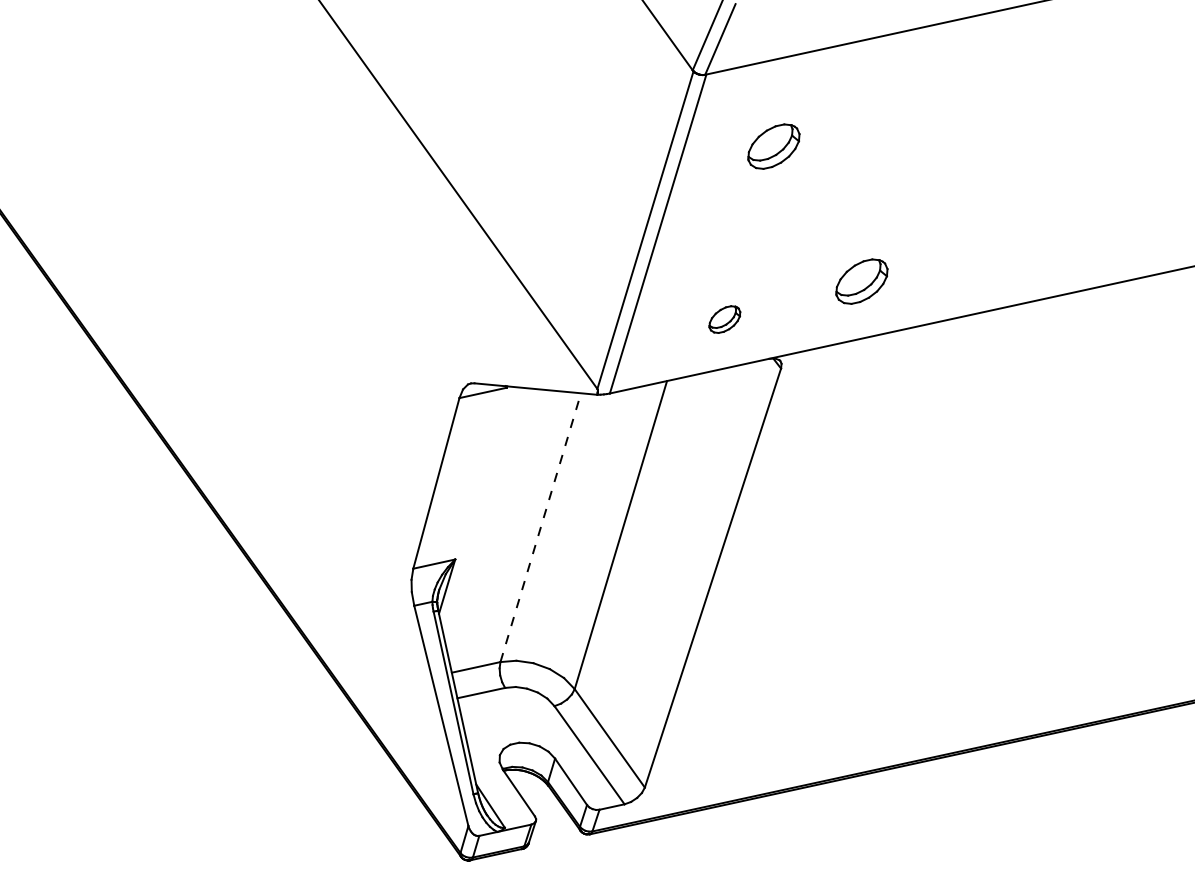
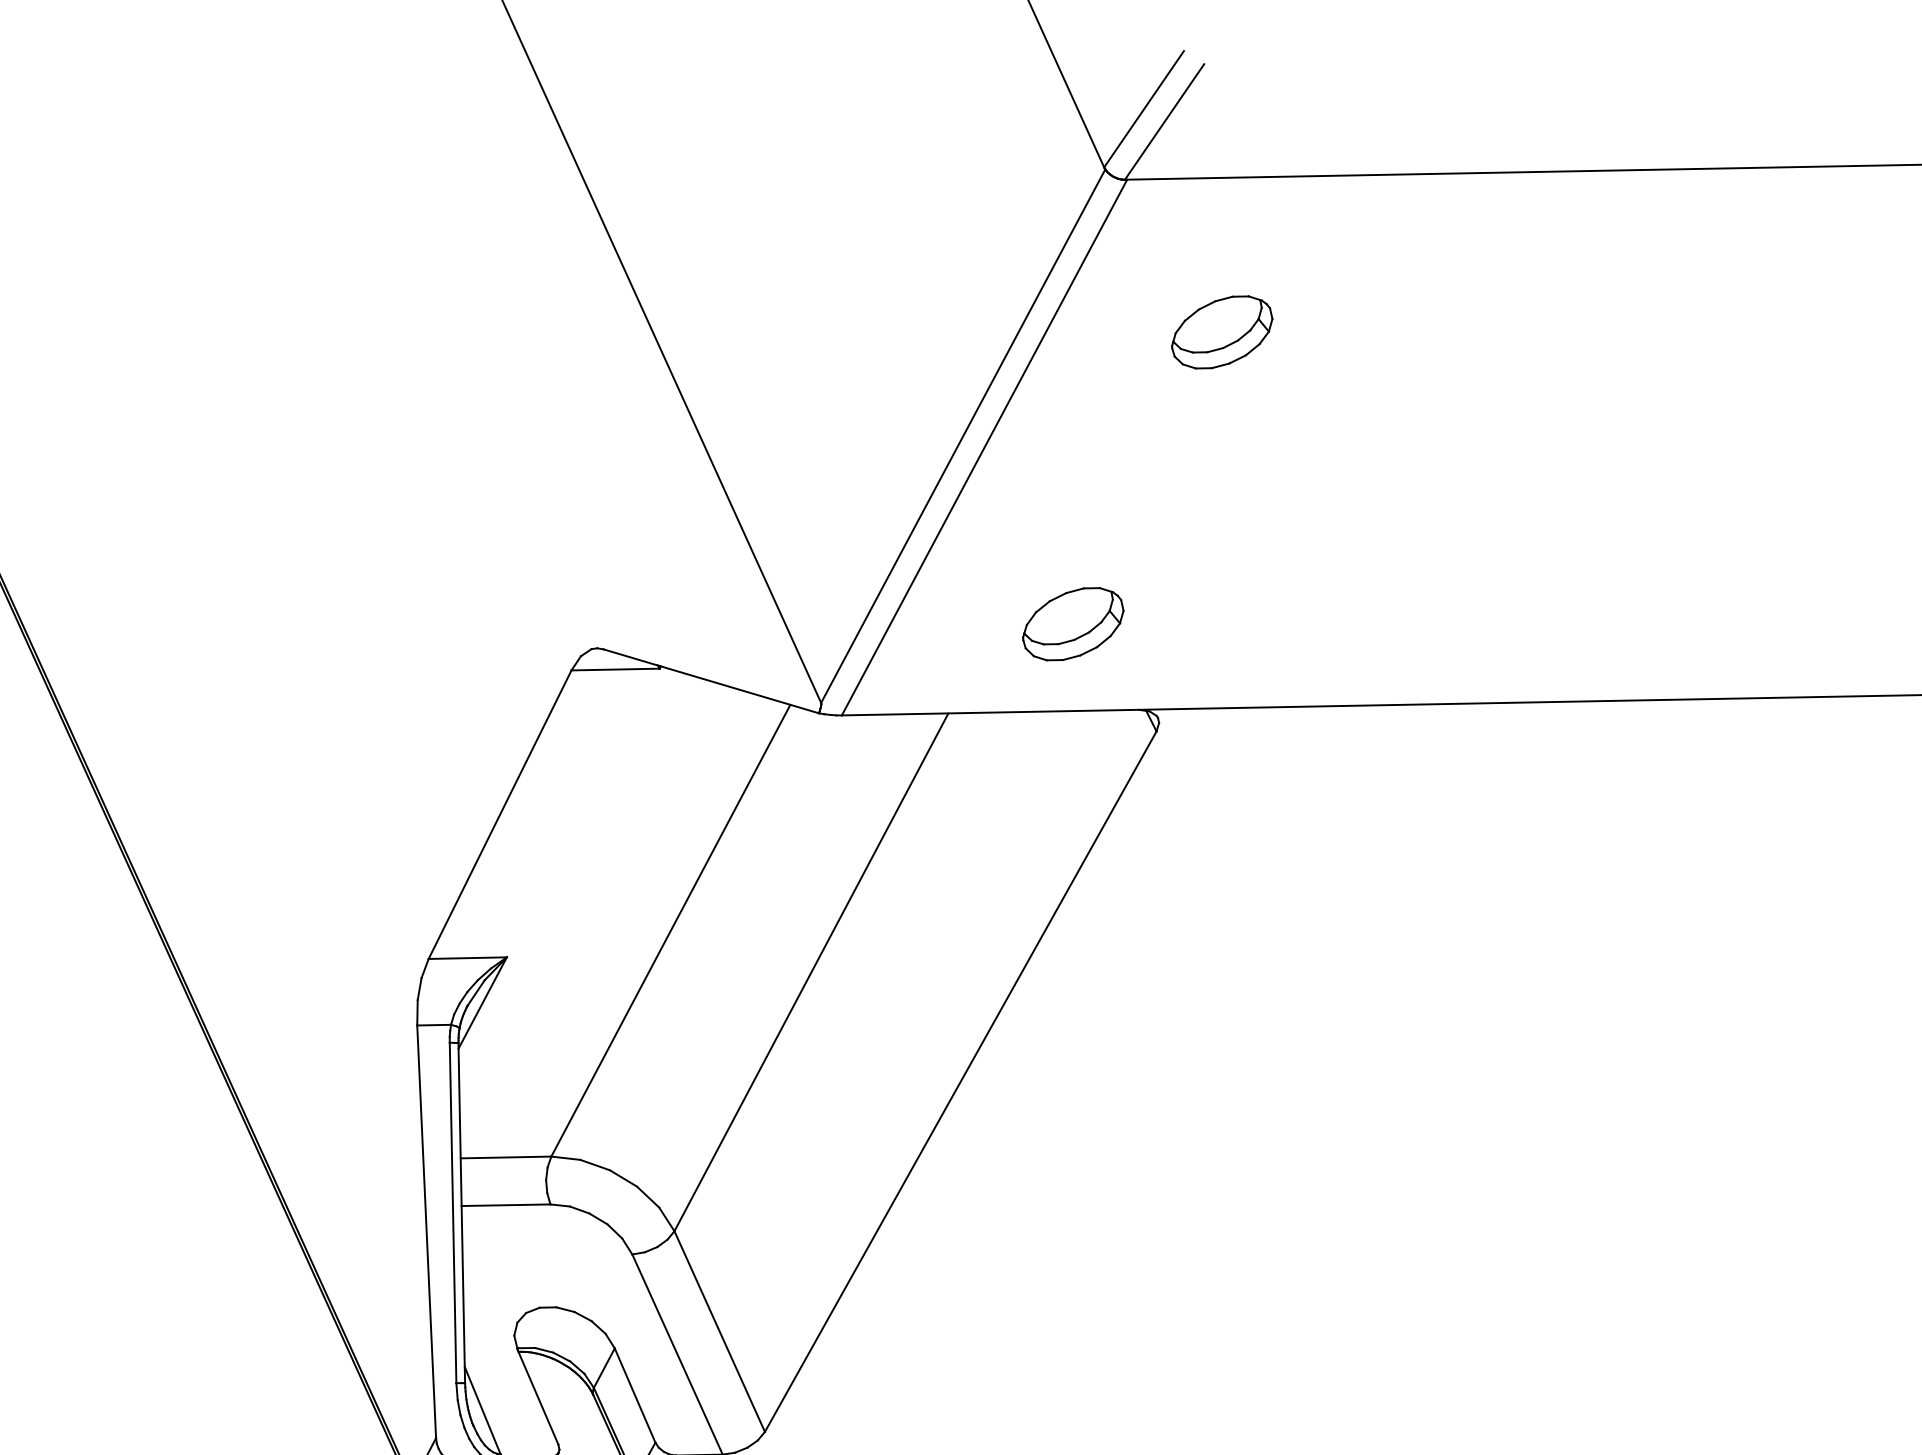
part: (861, 281) -> (1331, 604), removed
part: (724, 319) -> (1072, 623), size x1.67
line: (540, 527) -> (670, 930), dashed -> solid

